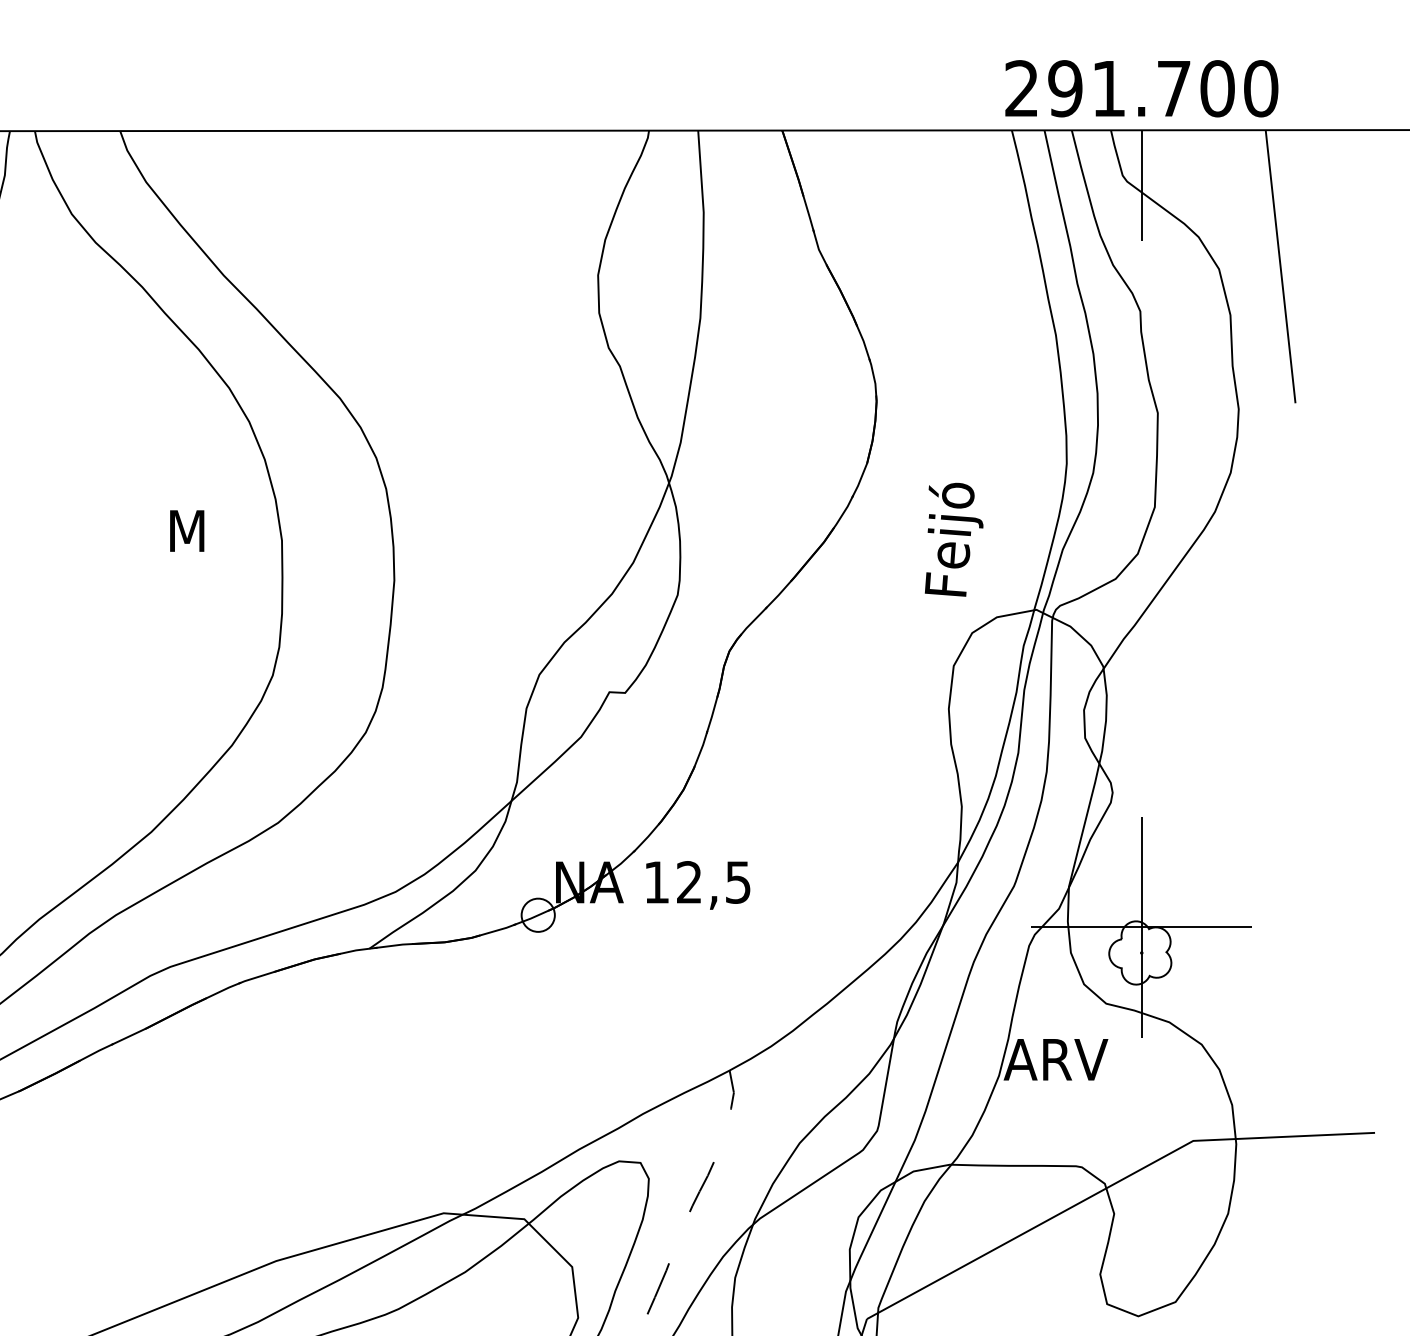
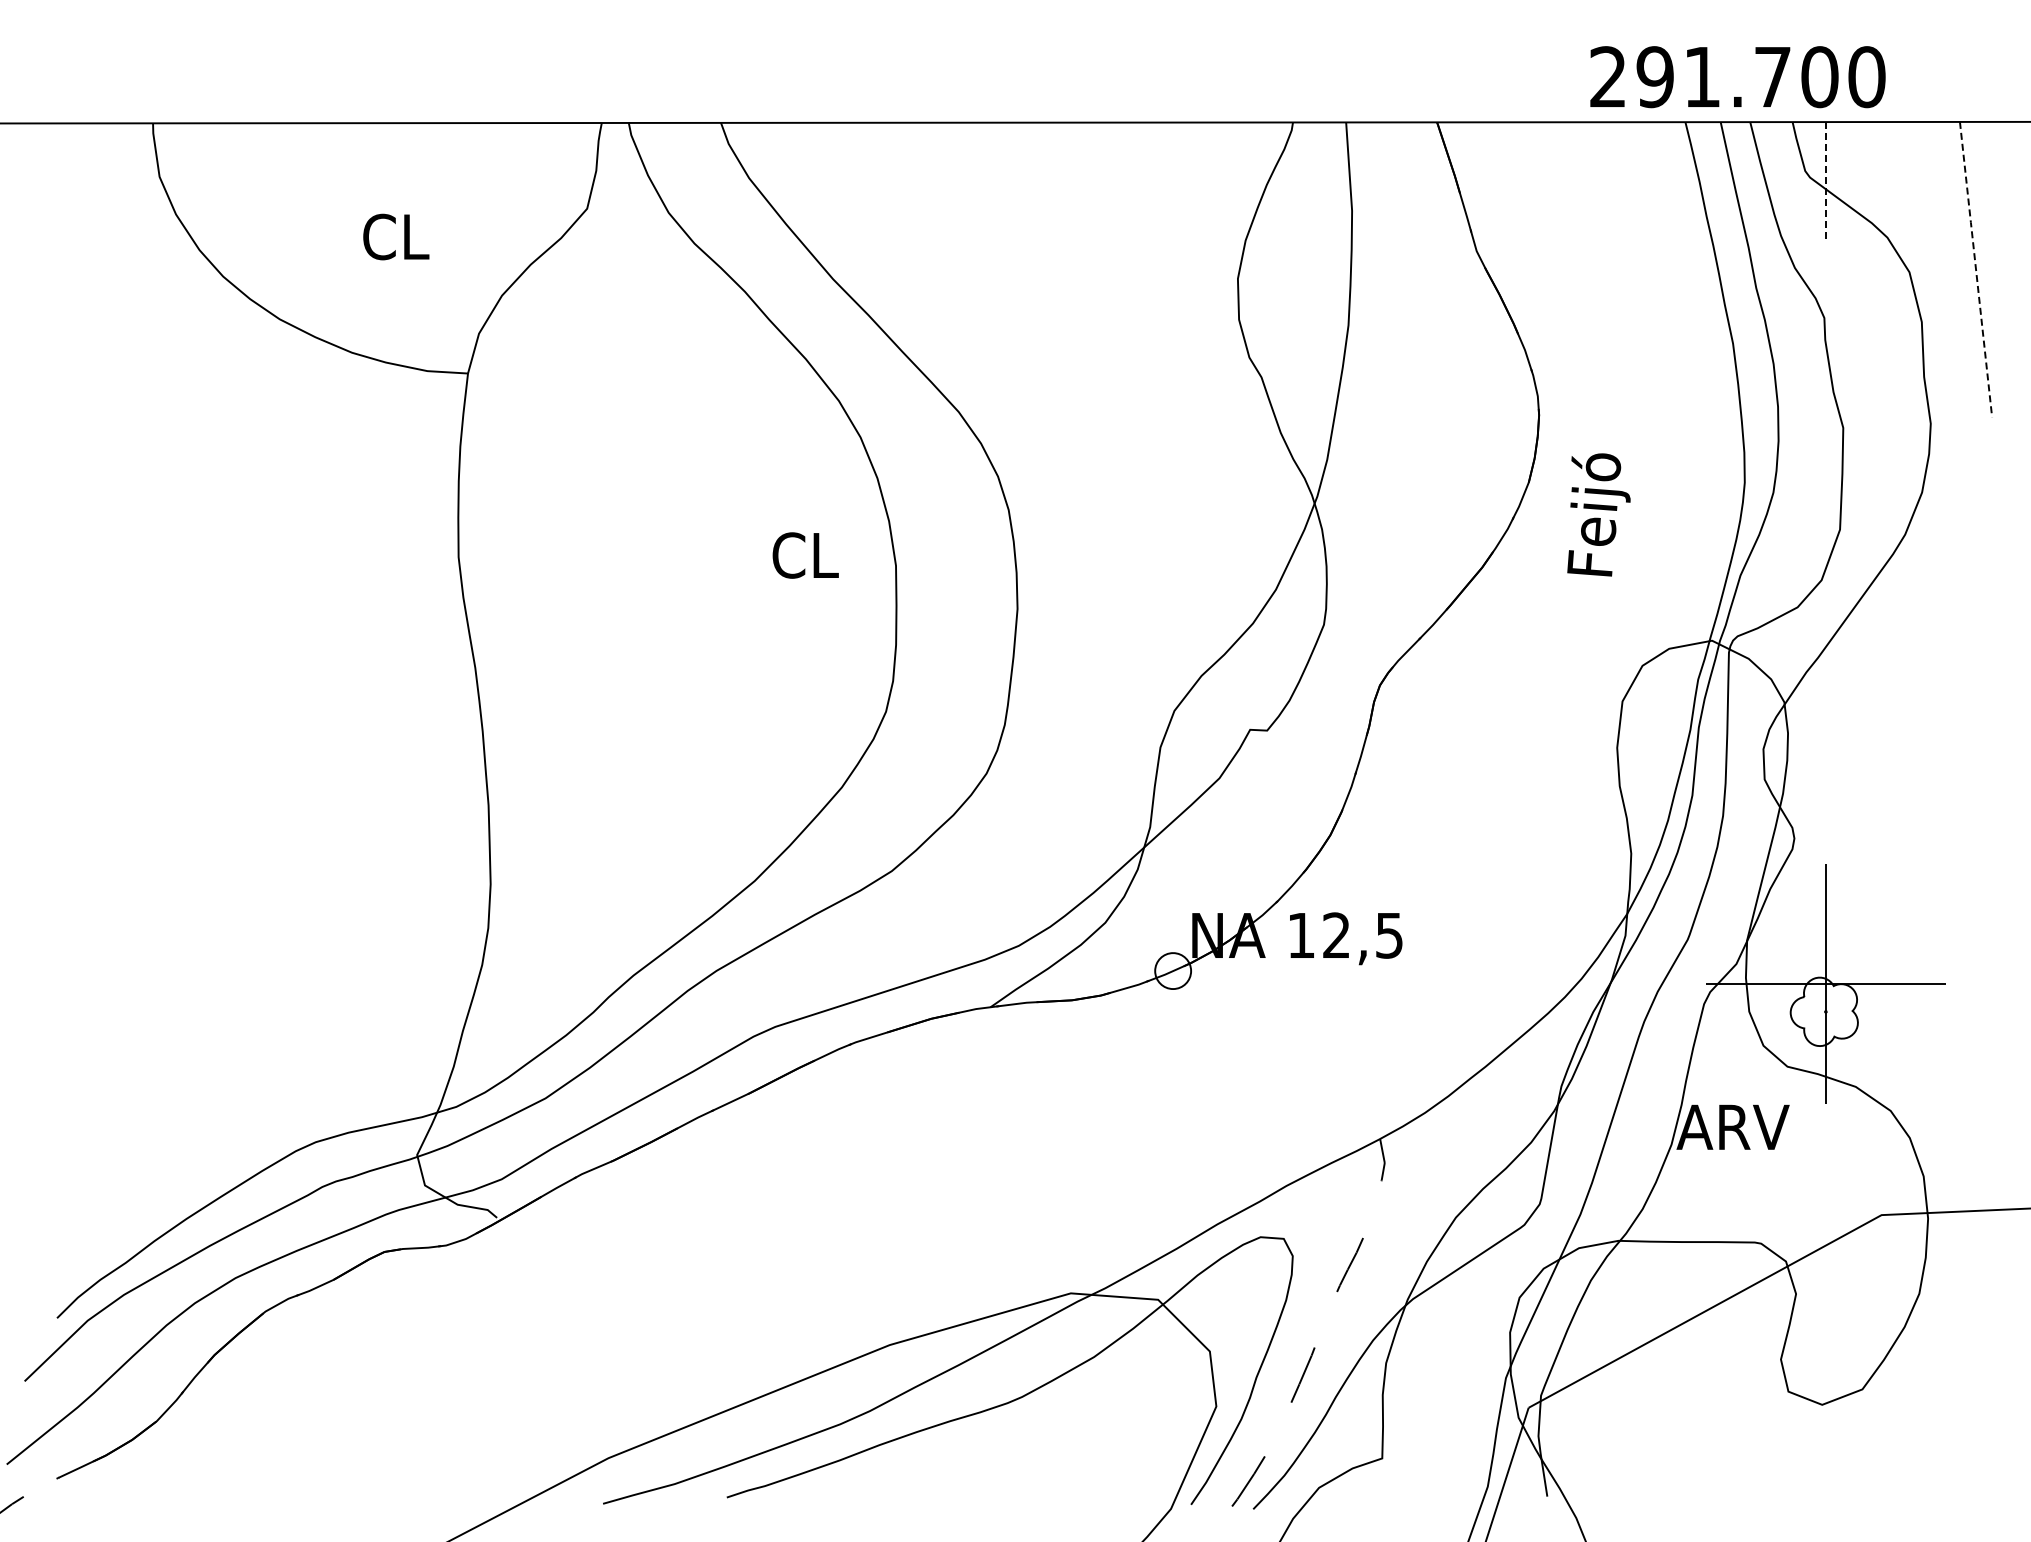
text: (1141, 89) -> (1737, 77), moved
line: (1141, 185) -> (1825, 181), solid -> dashed
line: (1281, 266) -> (1976, 269), solid -> dashed
text: (198, 531) -> (805, 555), M -> CL
text: (953, 539) -> (1598, 514), moved

